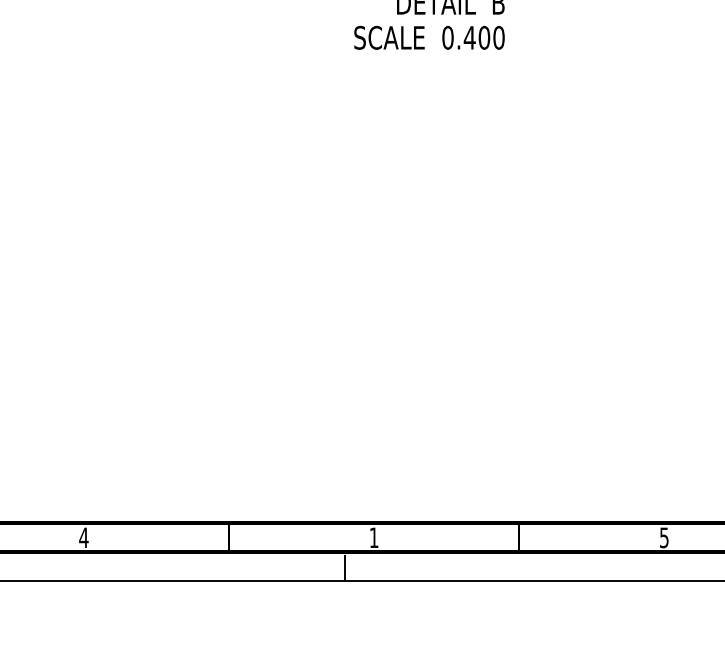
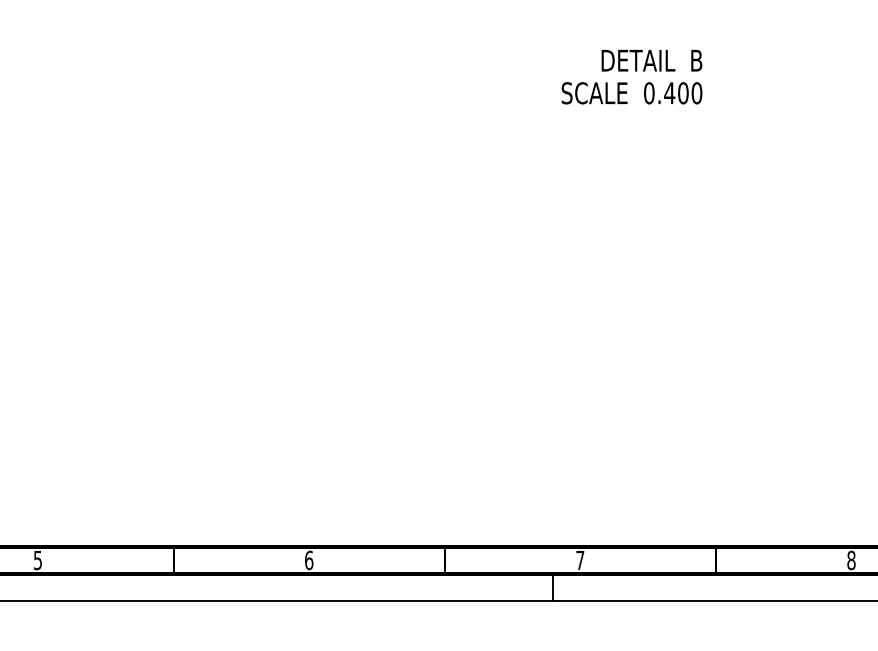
text: (83, 537) -> (308, 560), 4 -> 6
text: (374, 537) -> (580, 560), 1 -> 7
text: (664, 537) -> (851, 560), 5 -> 8

